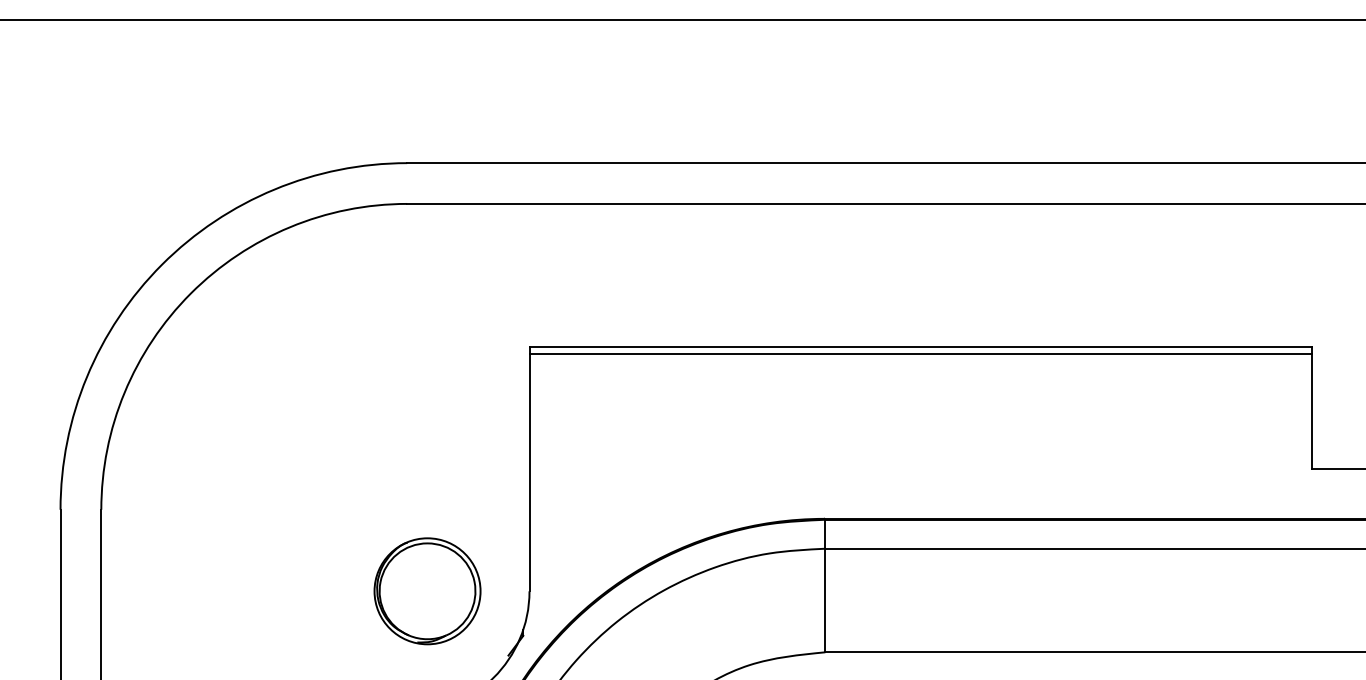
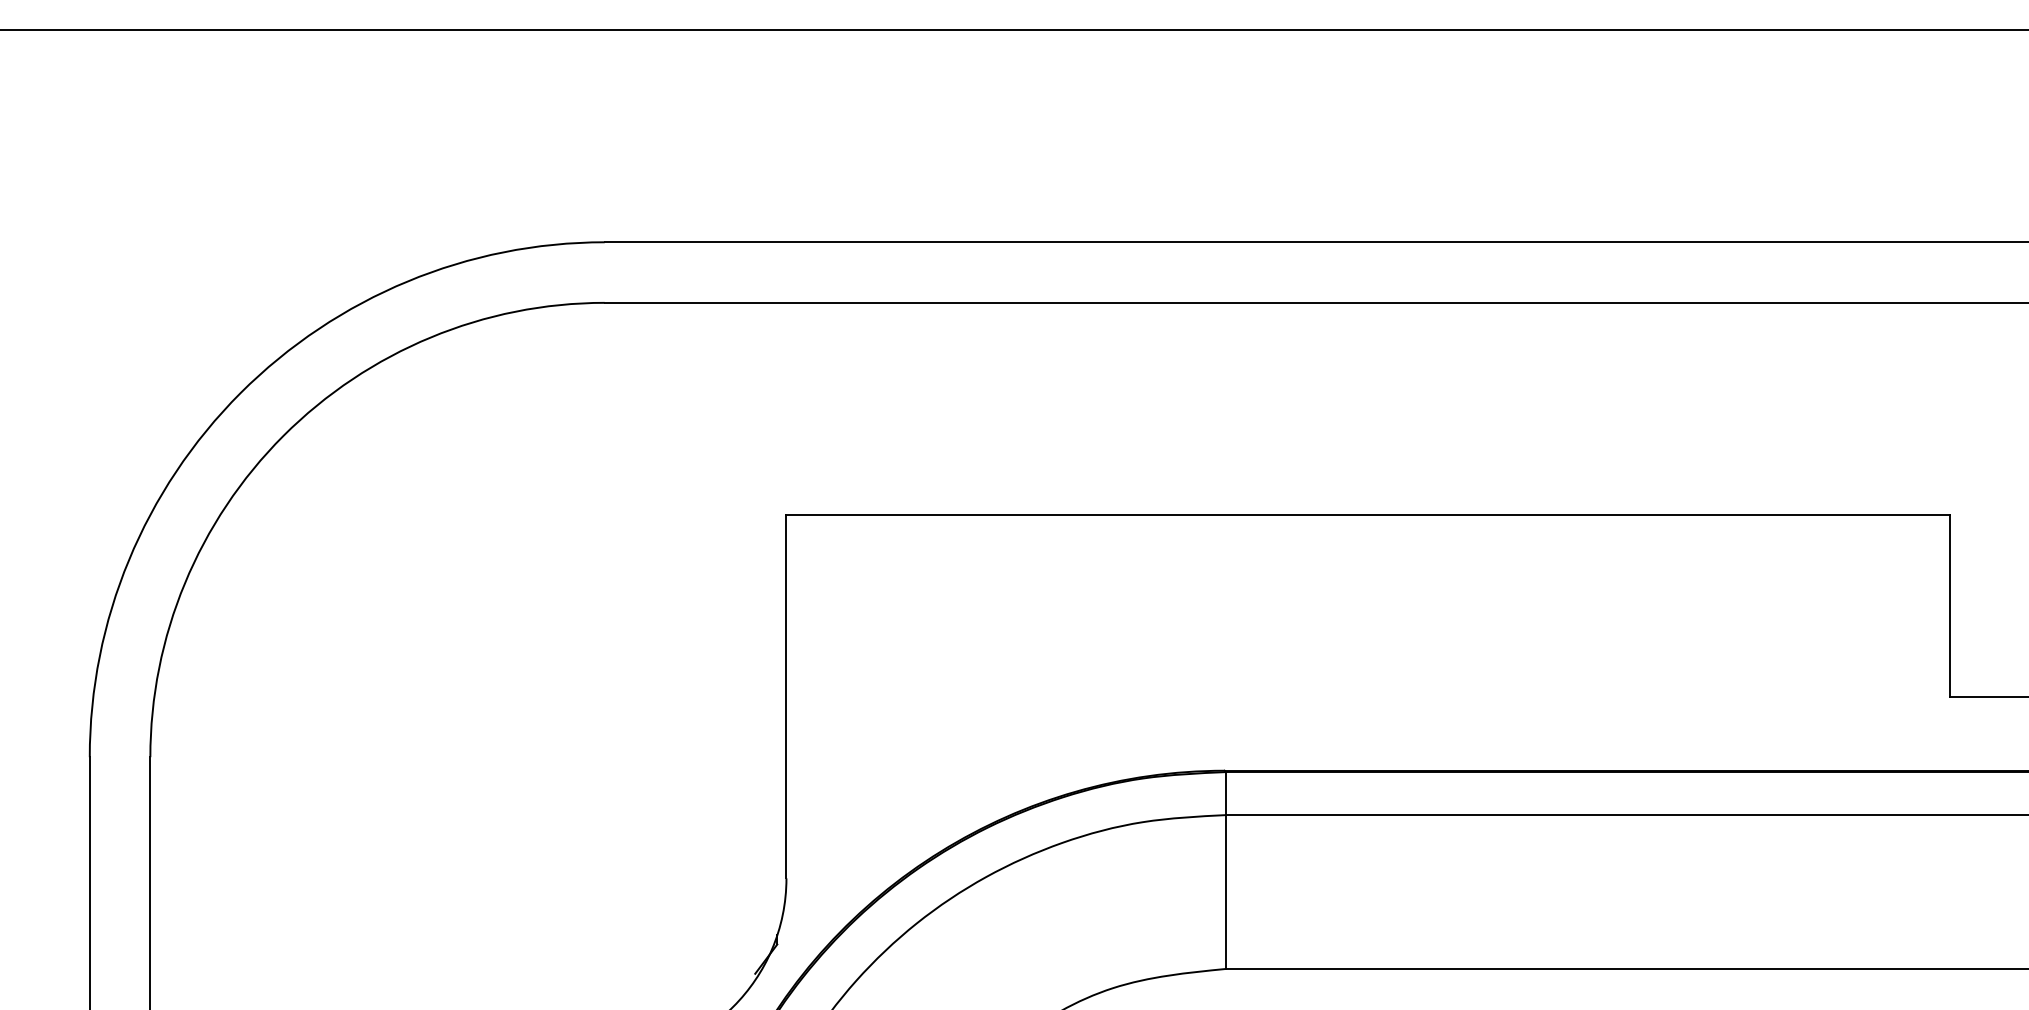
line: (920, 353) -> (1367, 525), removed
part: (427, 591) -> (634, 878), removed

